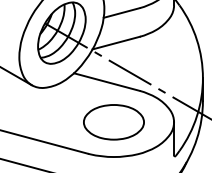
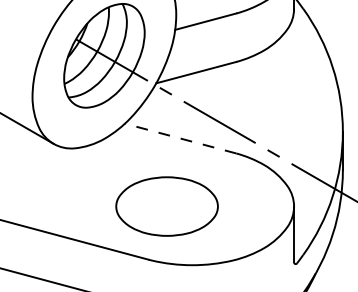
line: (106, 81) -> (179, 137), solid -> dashed
part: (113, 122) -> (166, 206), moved

